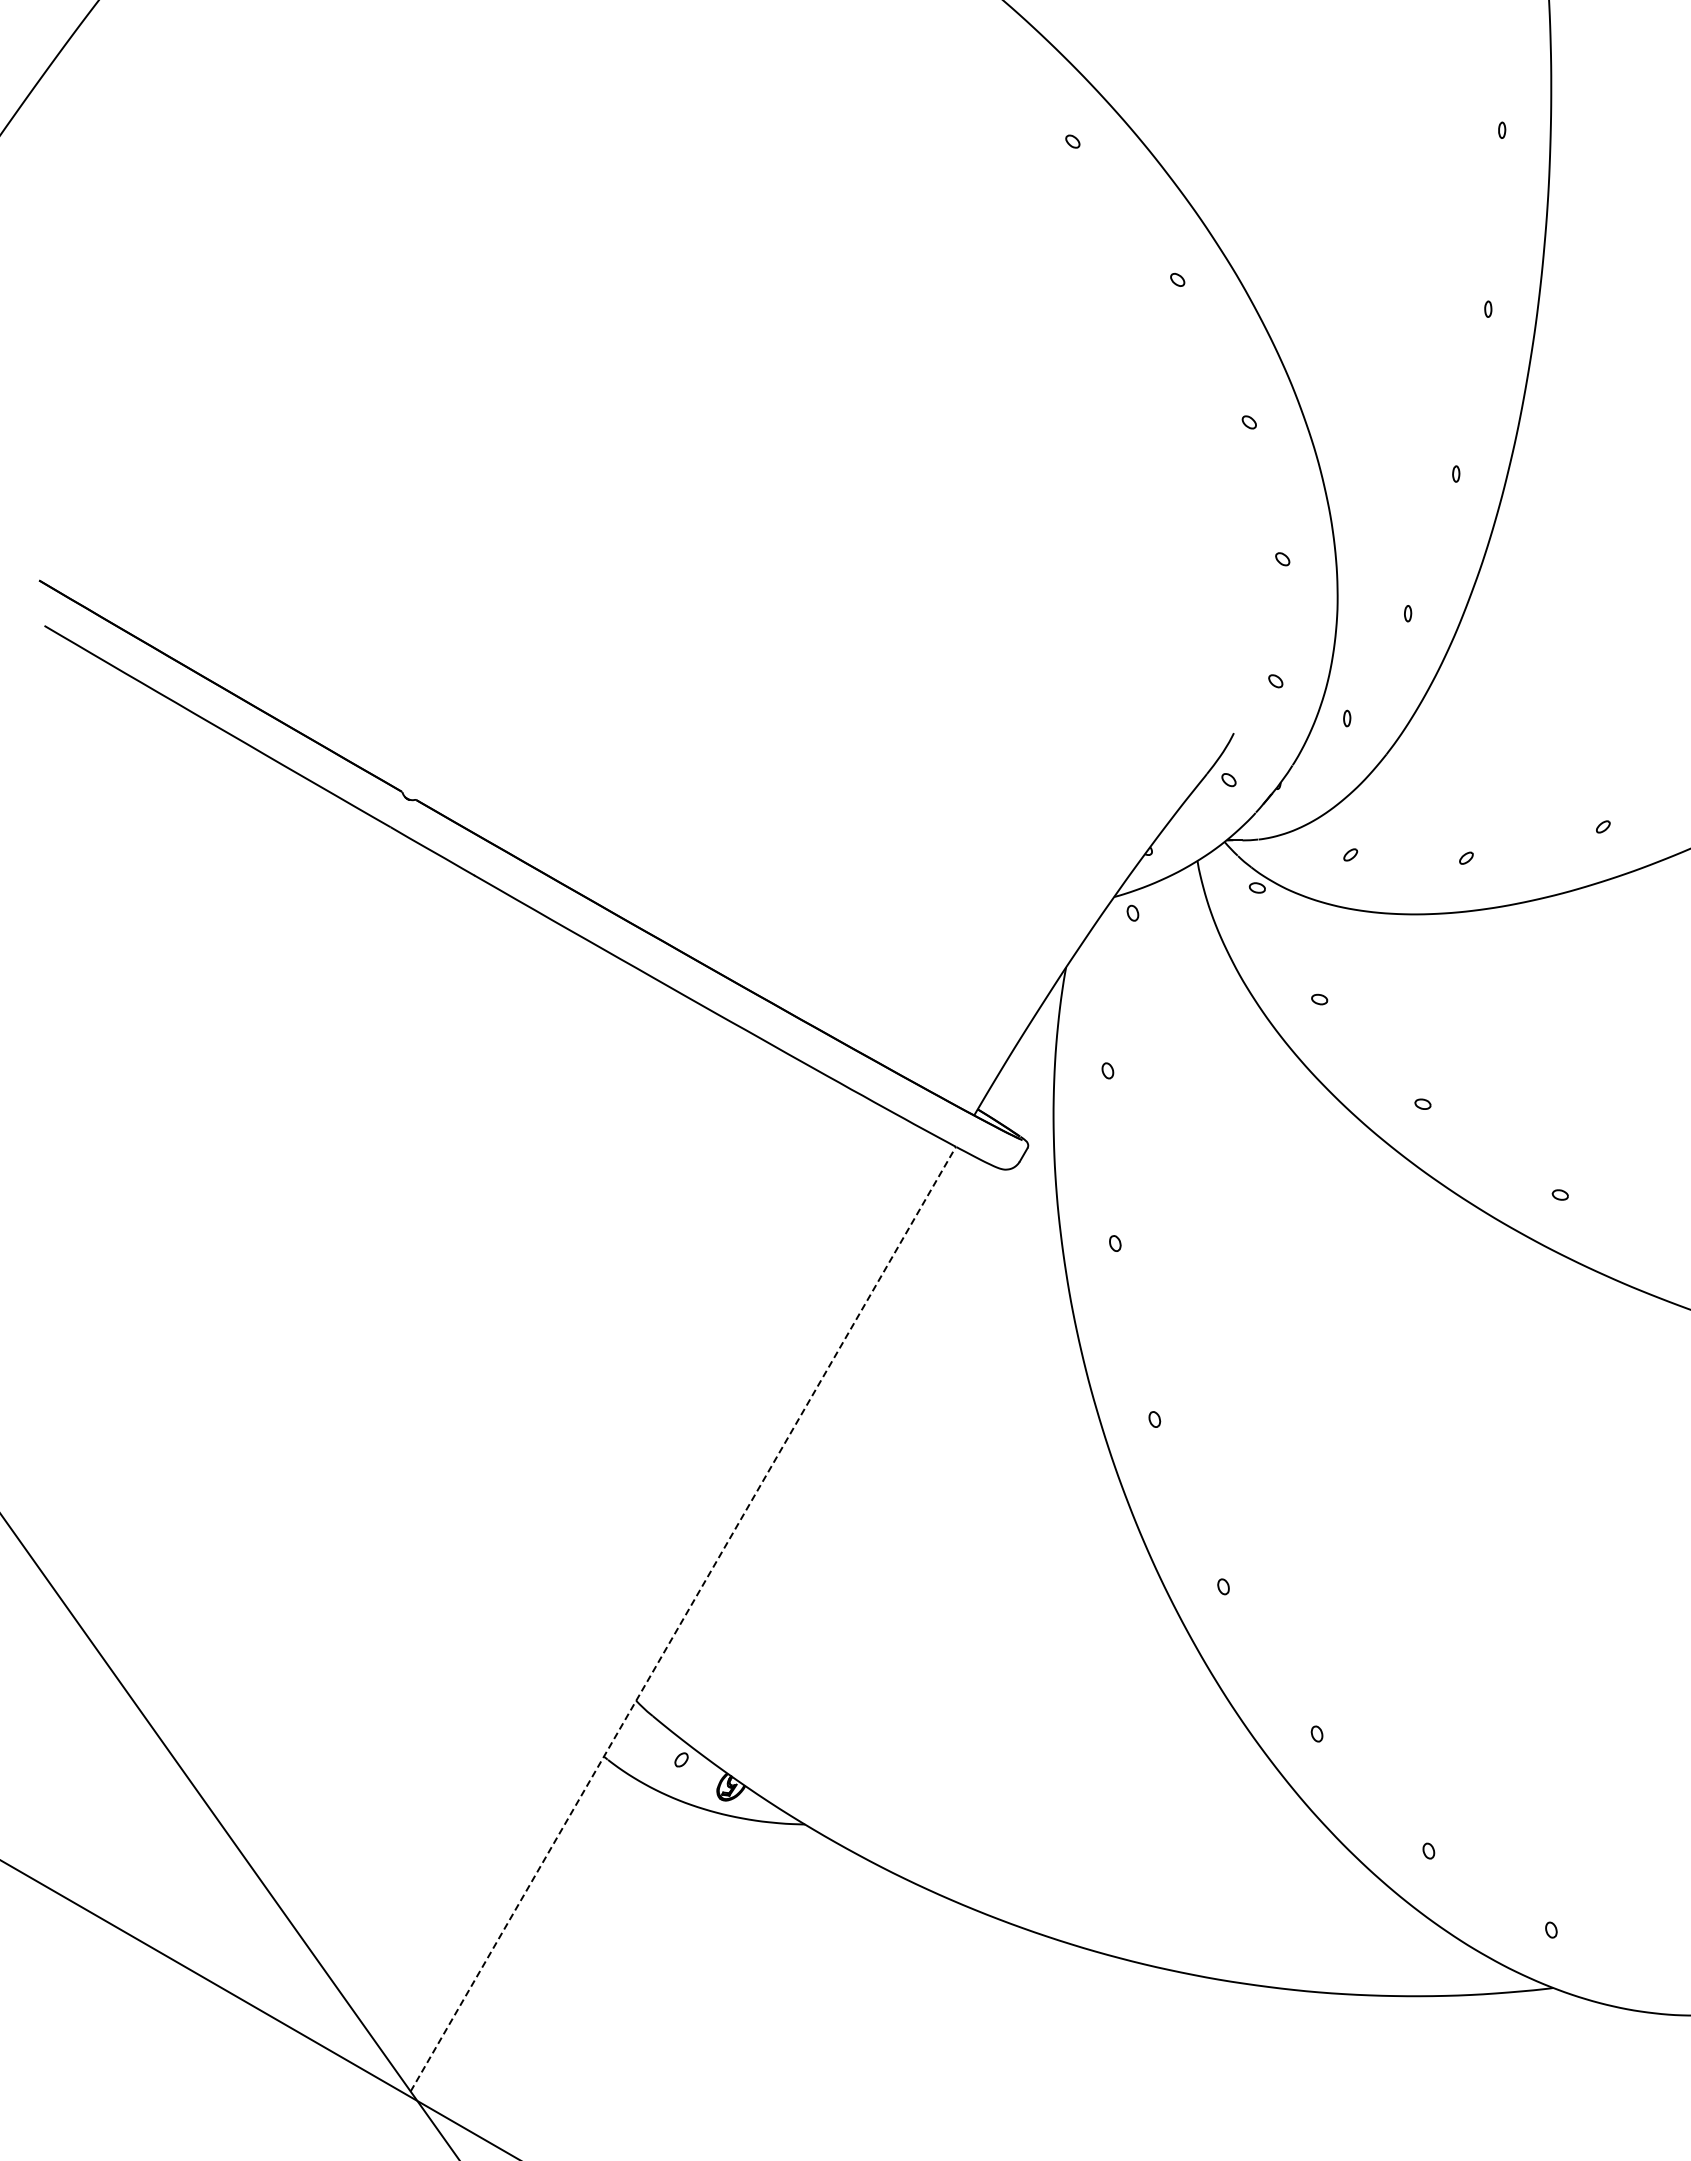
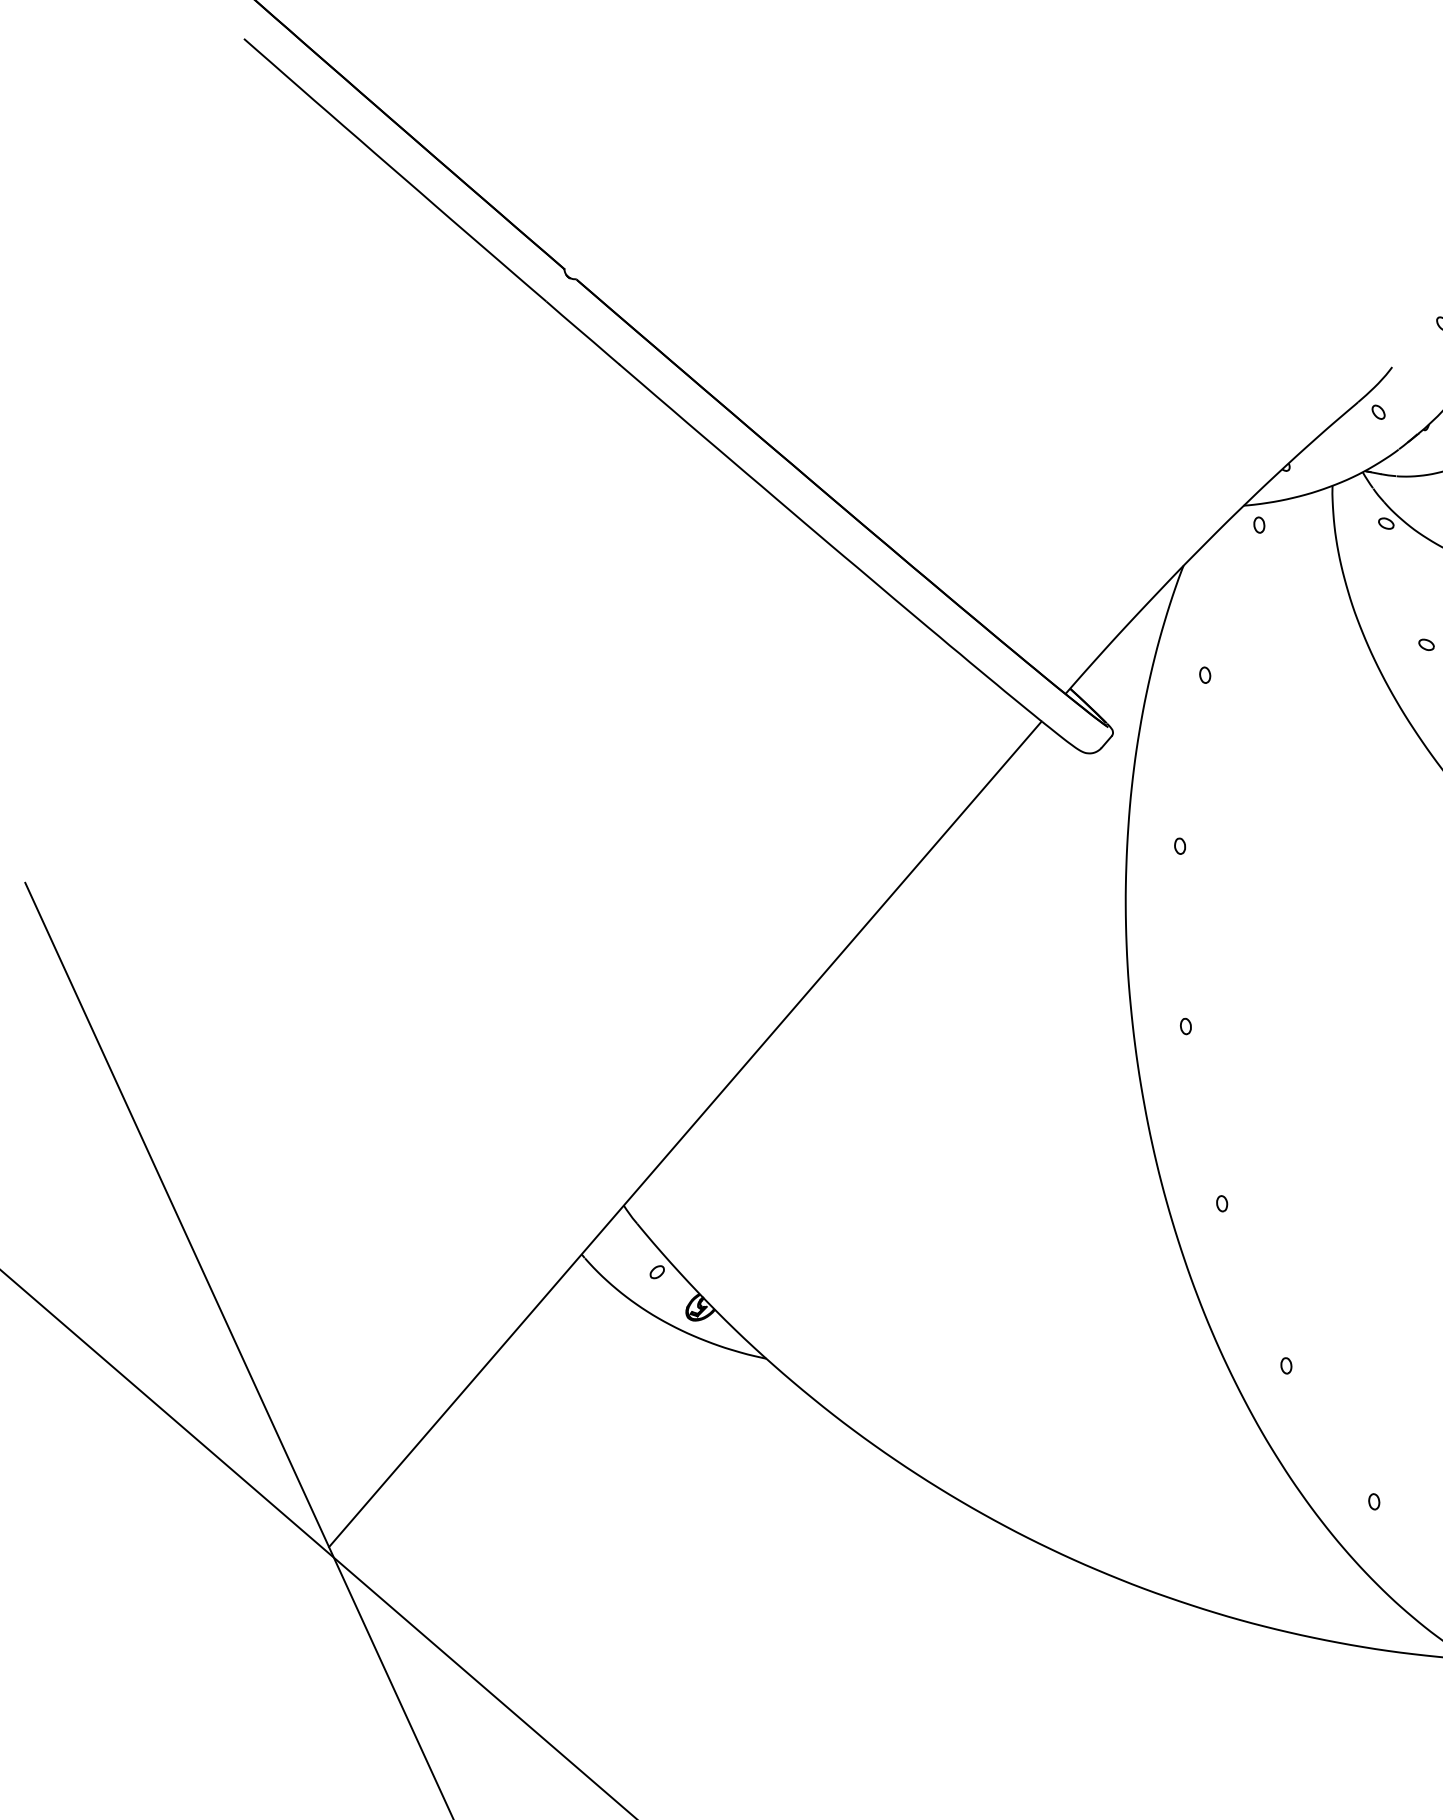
line: (683, 1618) -> (685, 1133), dashed -> solid

